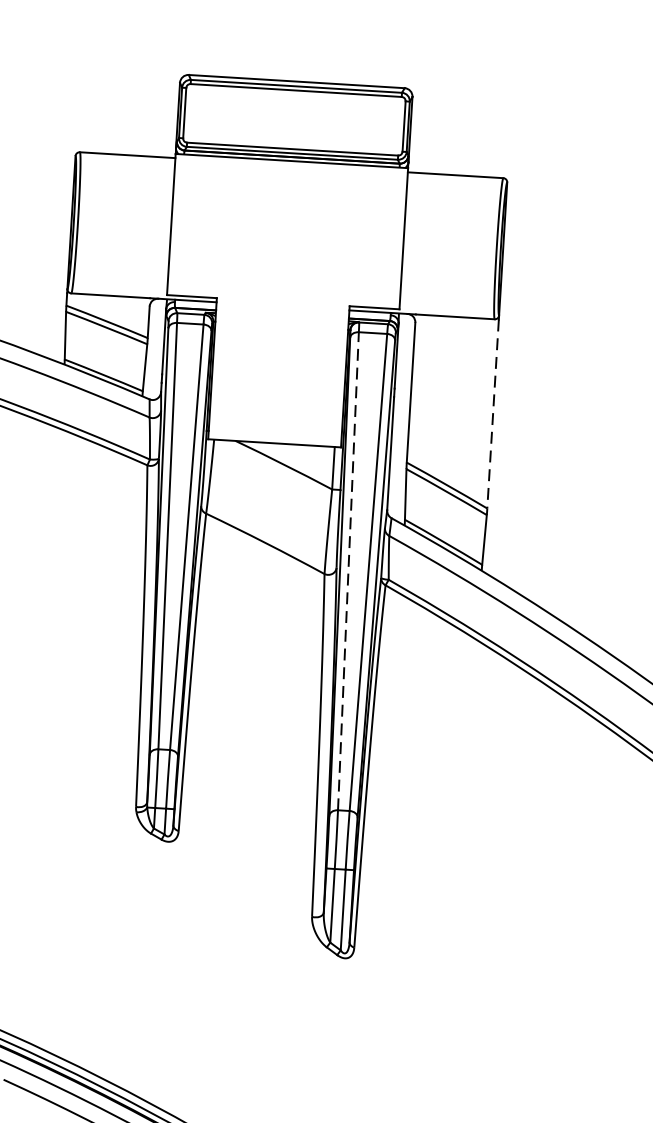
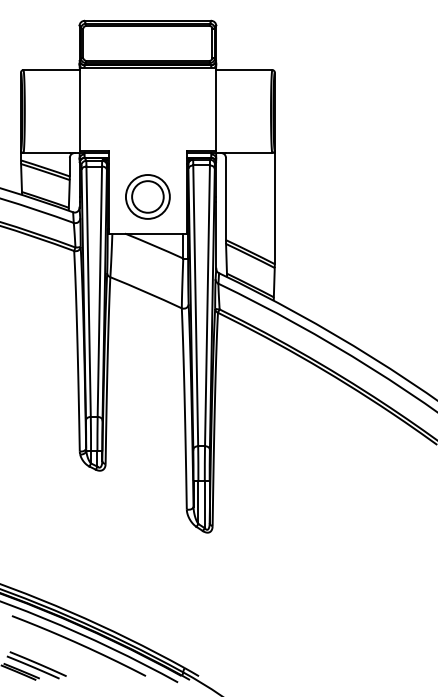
part: (277, 380) -> (147, 196), added
line: (492, 413) -> (274, 208), dashed -> solid
line: (348, 570) -> (195, 305), dashed -> solid

